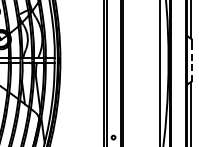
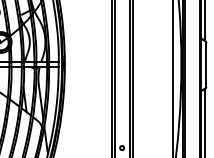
line: (191, 60) -> (206, 64), dashed -> solid

